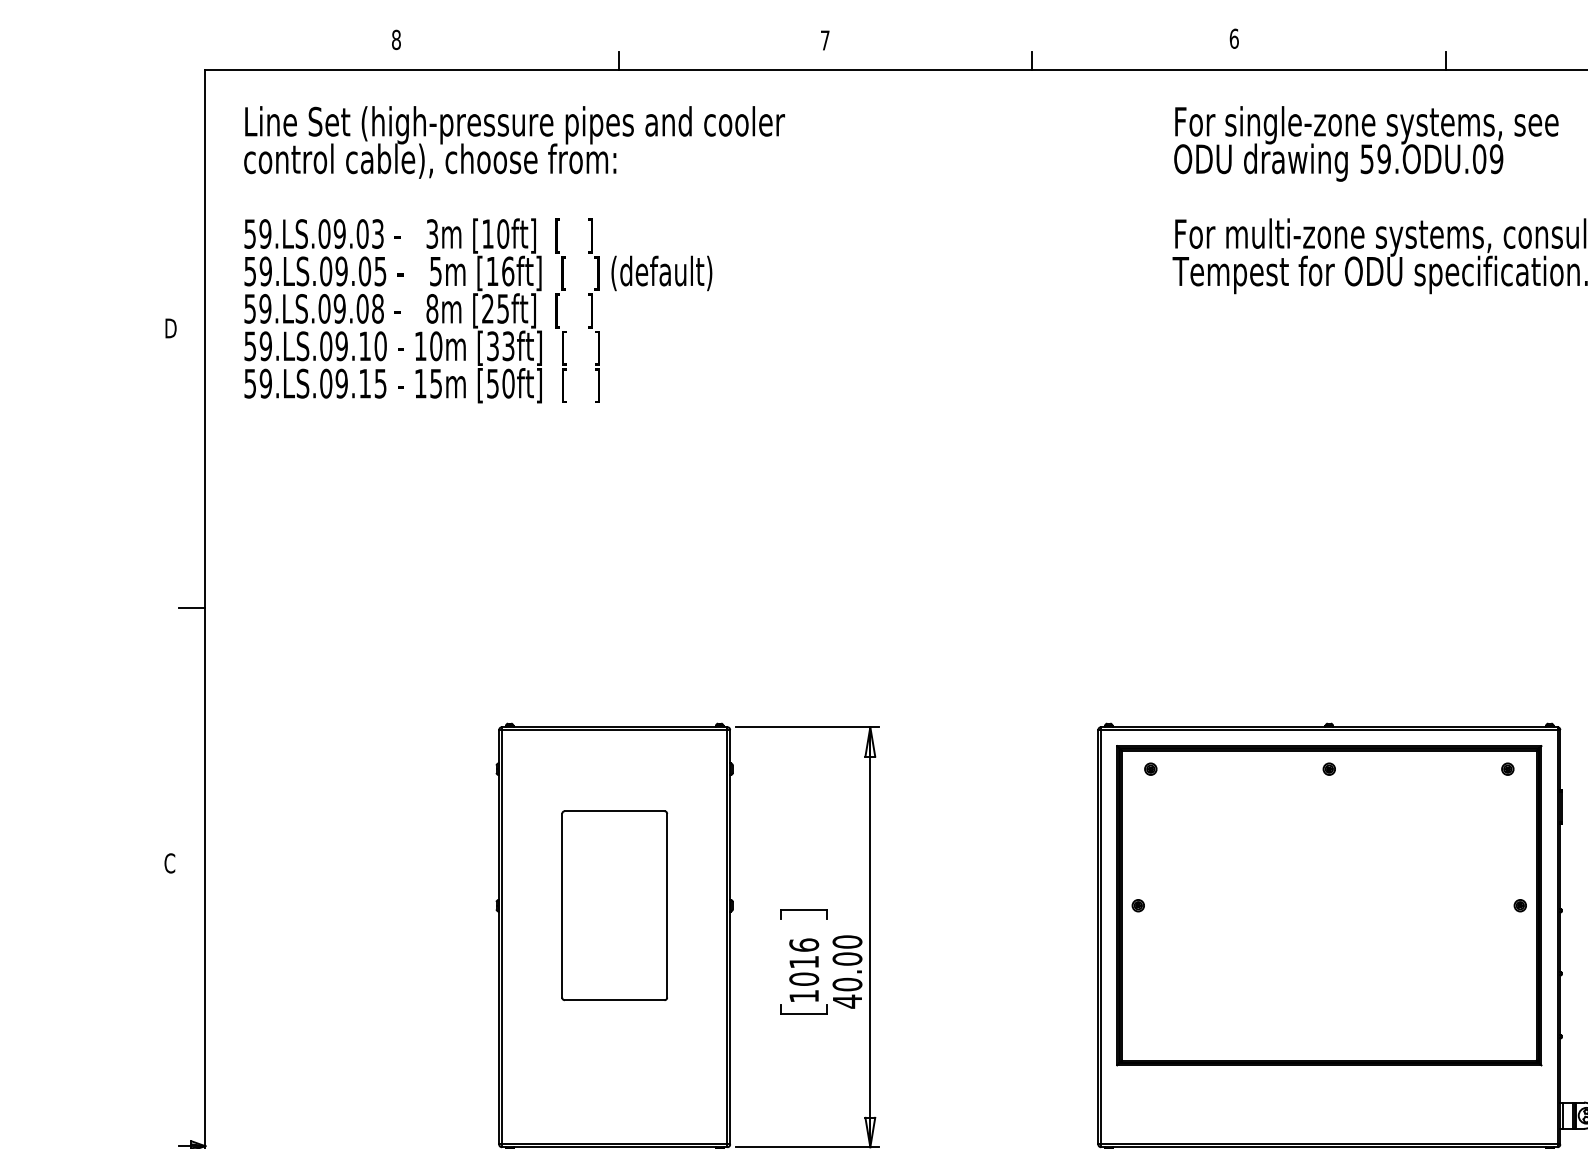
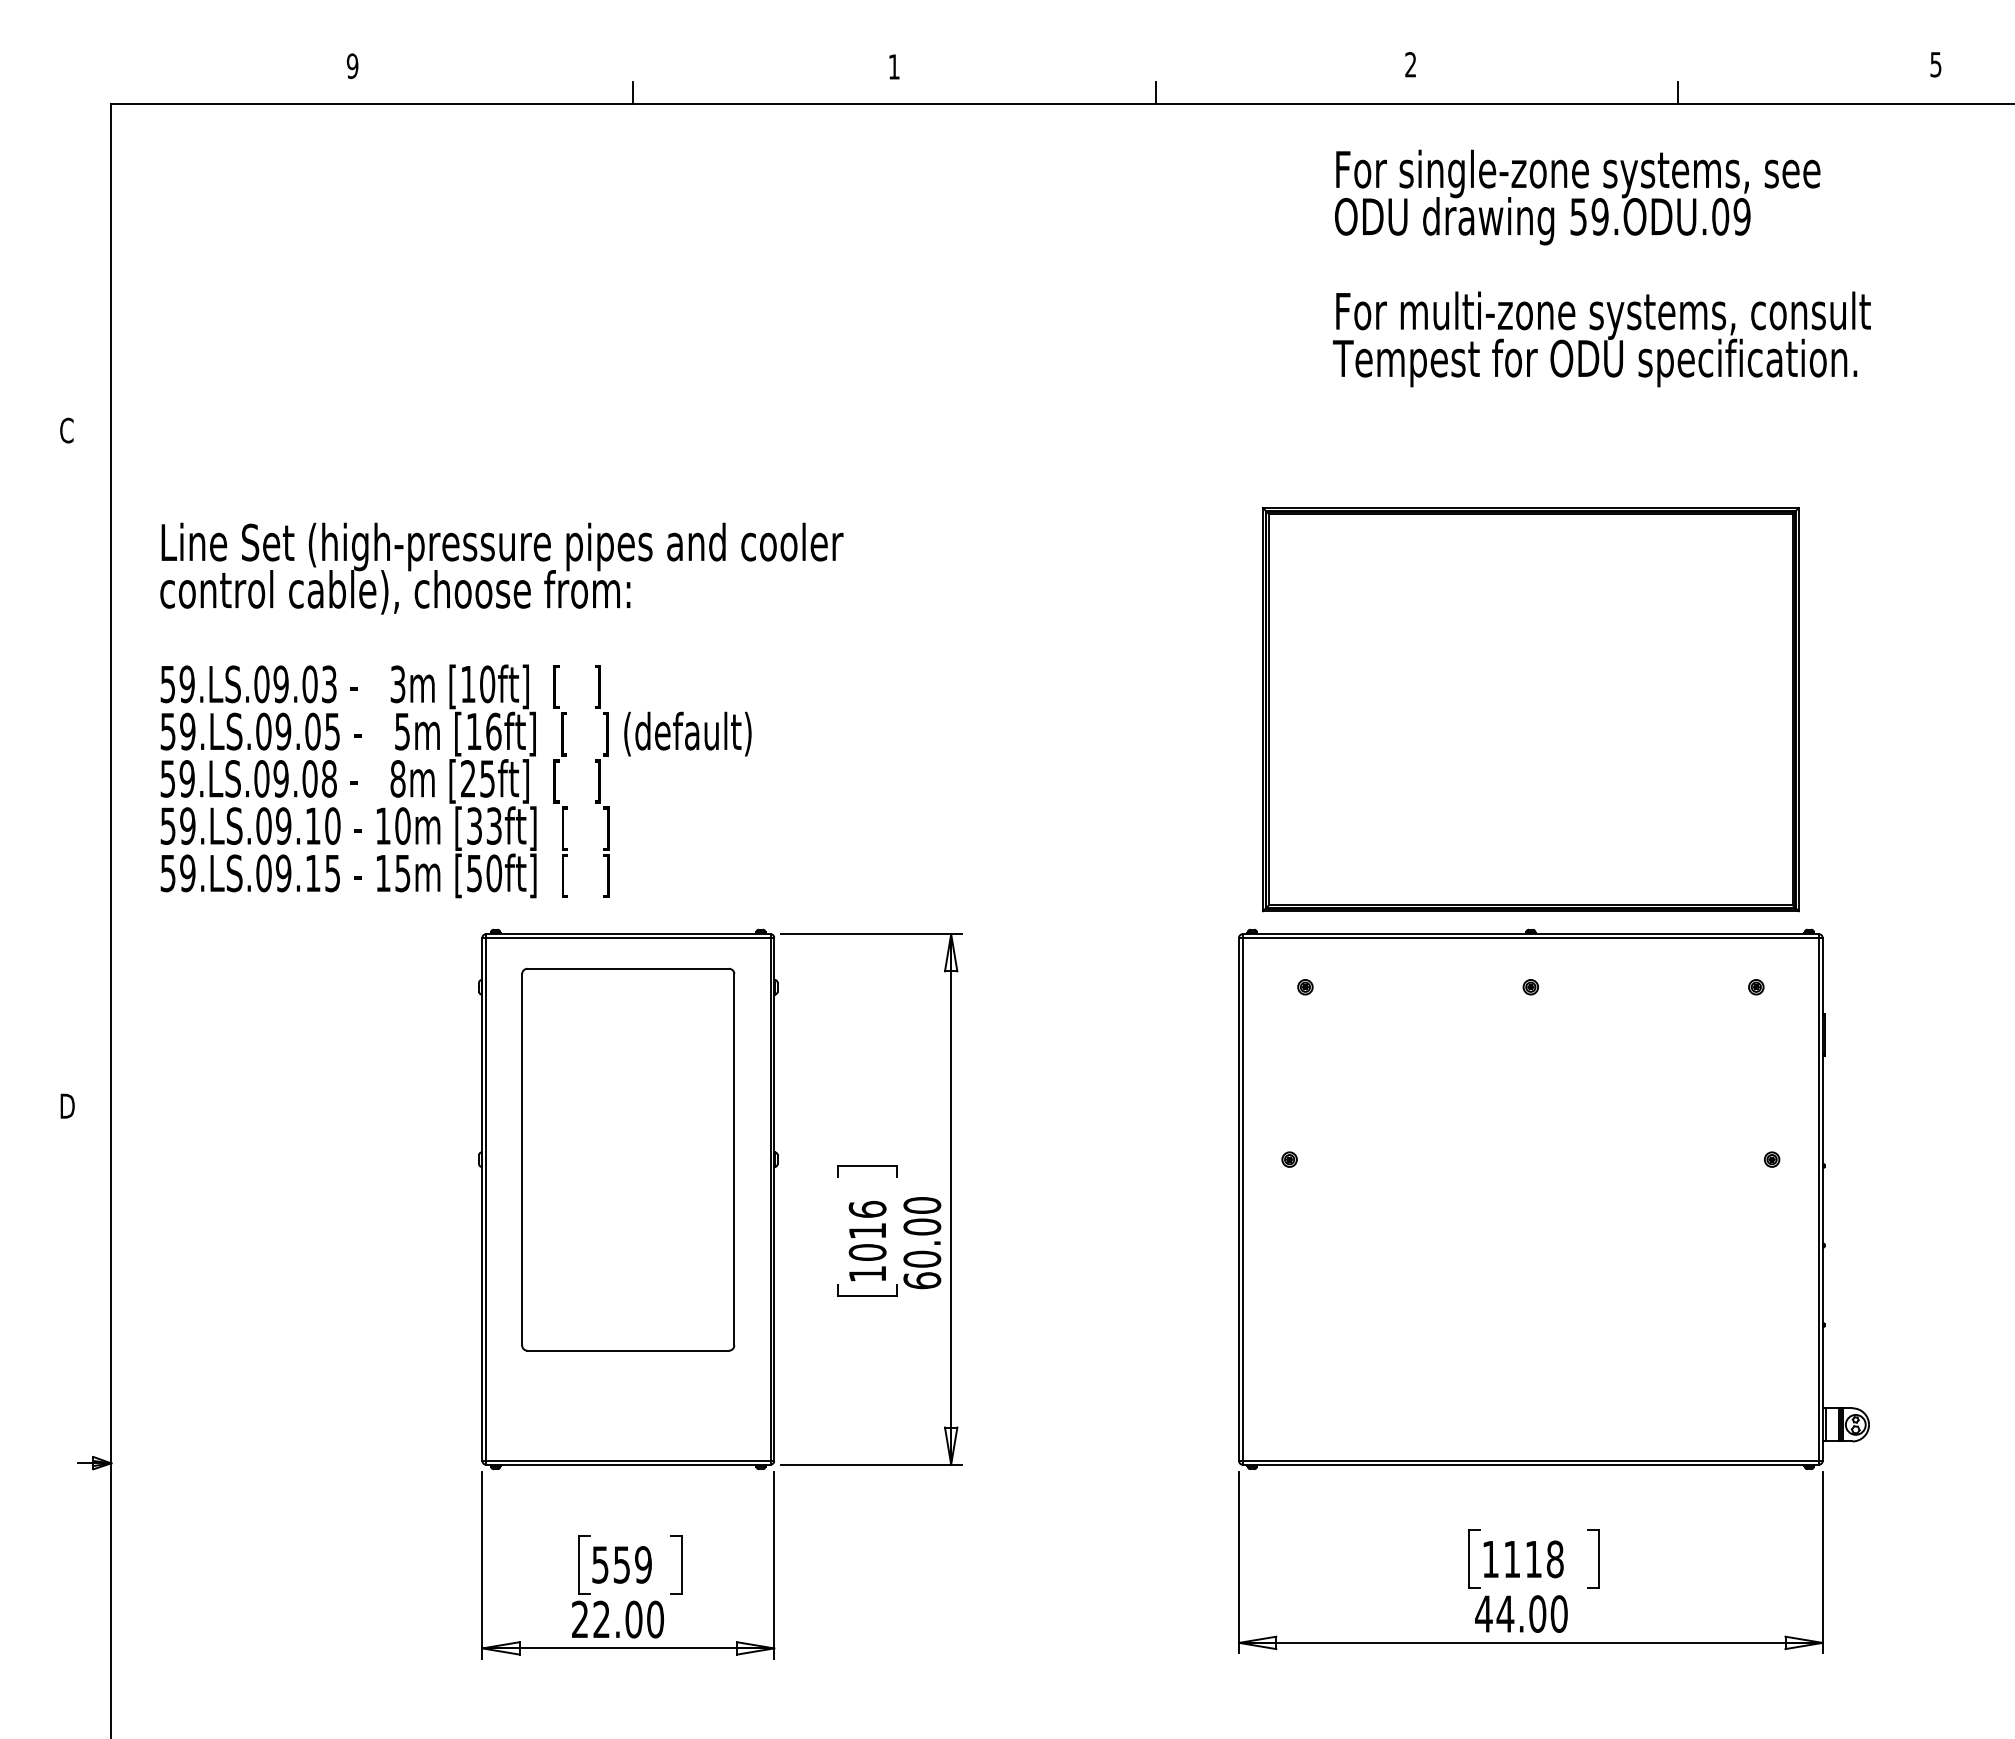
text: (1234, 38) -> (1410, 64), 6 -> 2
text: (396, 39) -> (352, 65), 8 -> 9
text: (824, 40) -> (893, 66), 7 -> 1
text: (514, 254) -> (501, 710), moved
text: (170, 328) -> (67, 430), D -> C
line: (192, 607) -> (94, 783), removed
text: (169, 863) -> (66, 1106), C -> D
part: (614, 905) -> (628, 1159), size x1.6
part: (1329, 905) -> (1530, 709), moved
text: (847, 1001) -> (922, 1280), 40.00 -> 60.00

